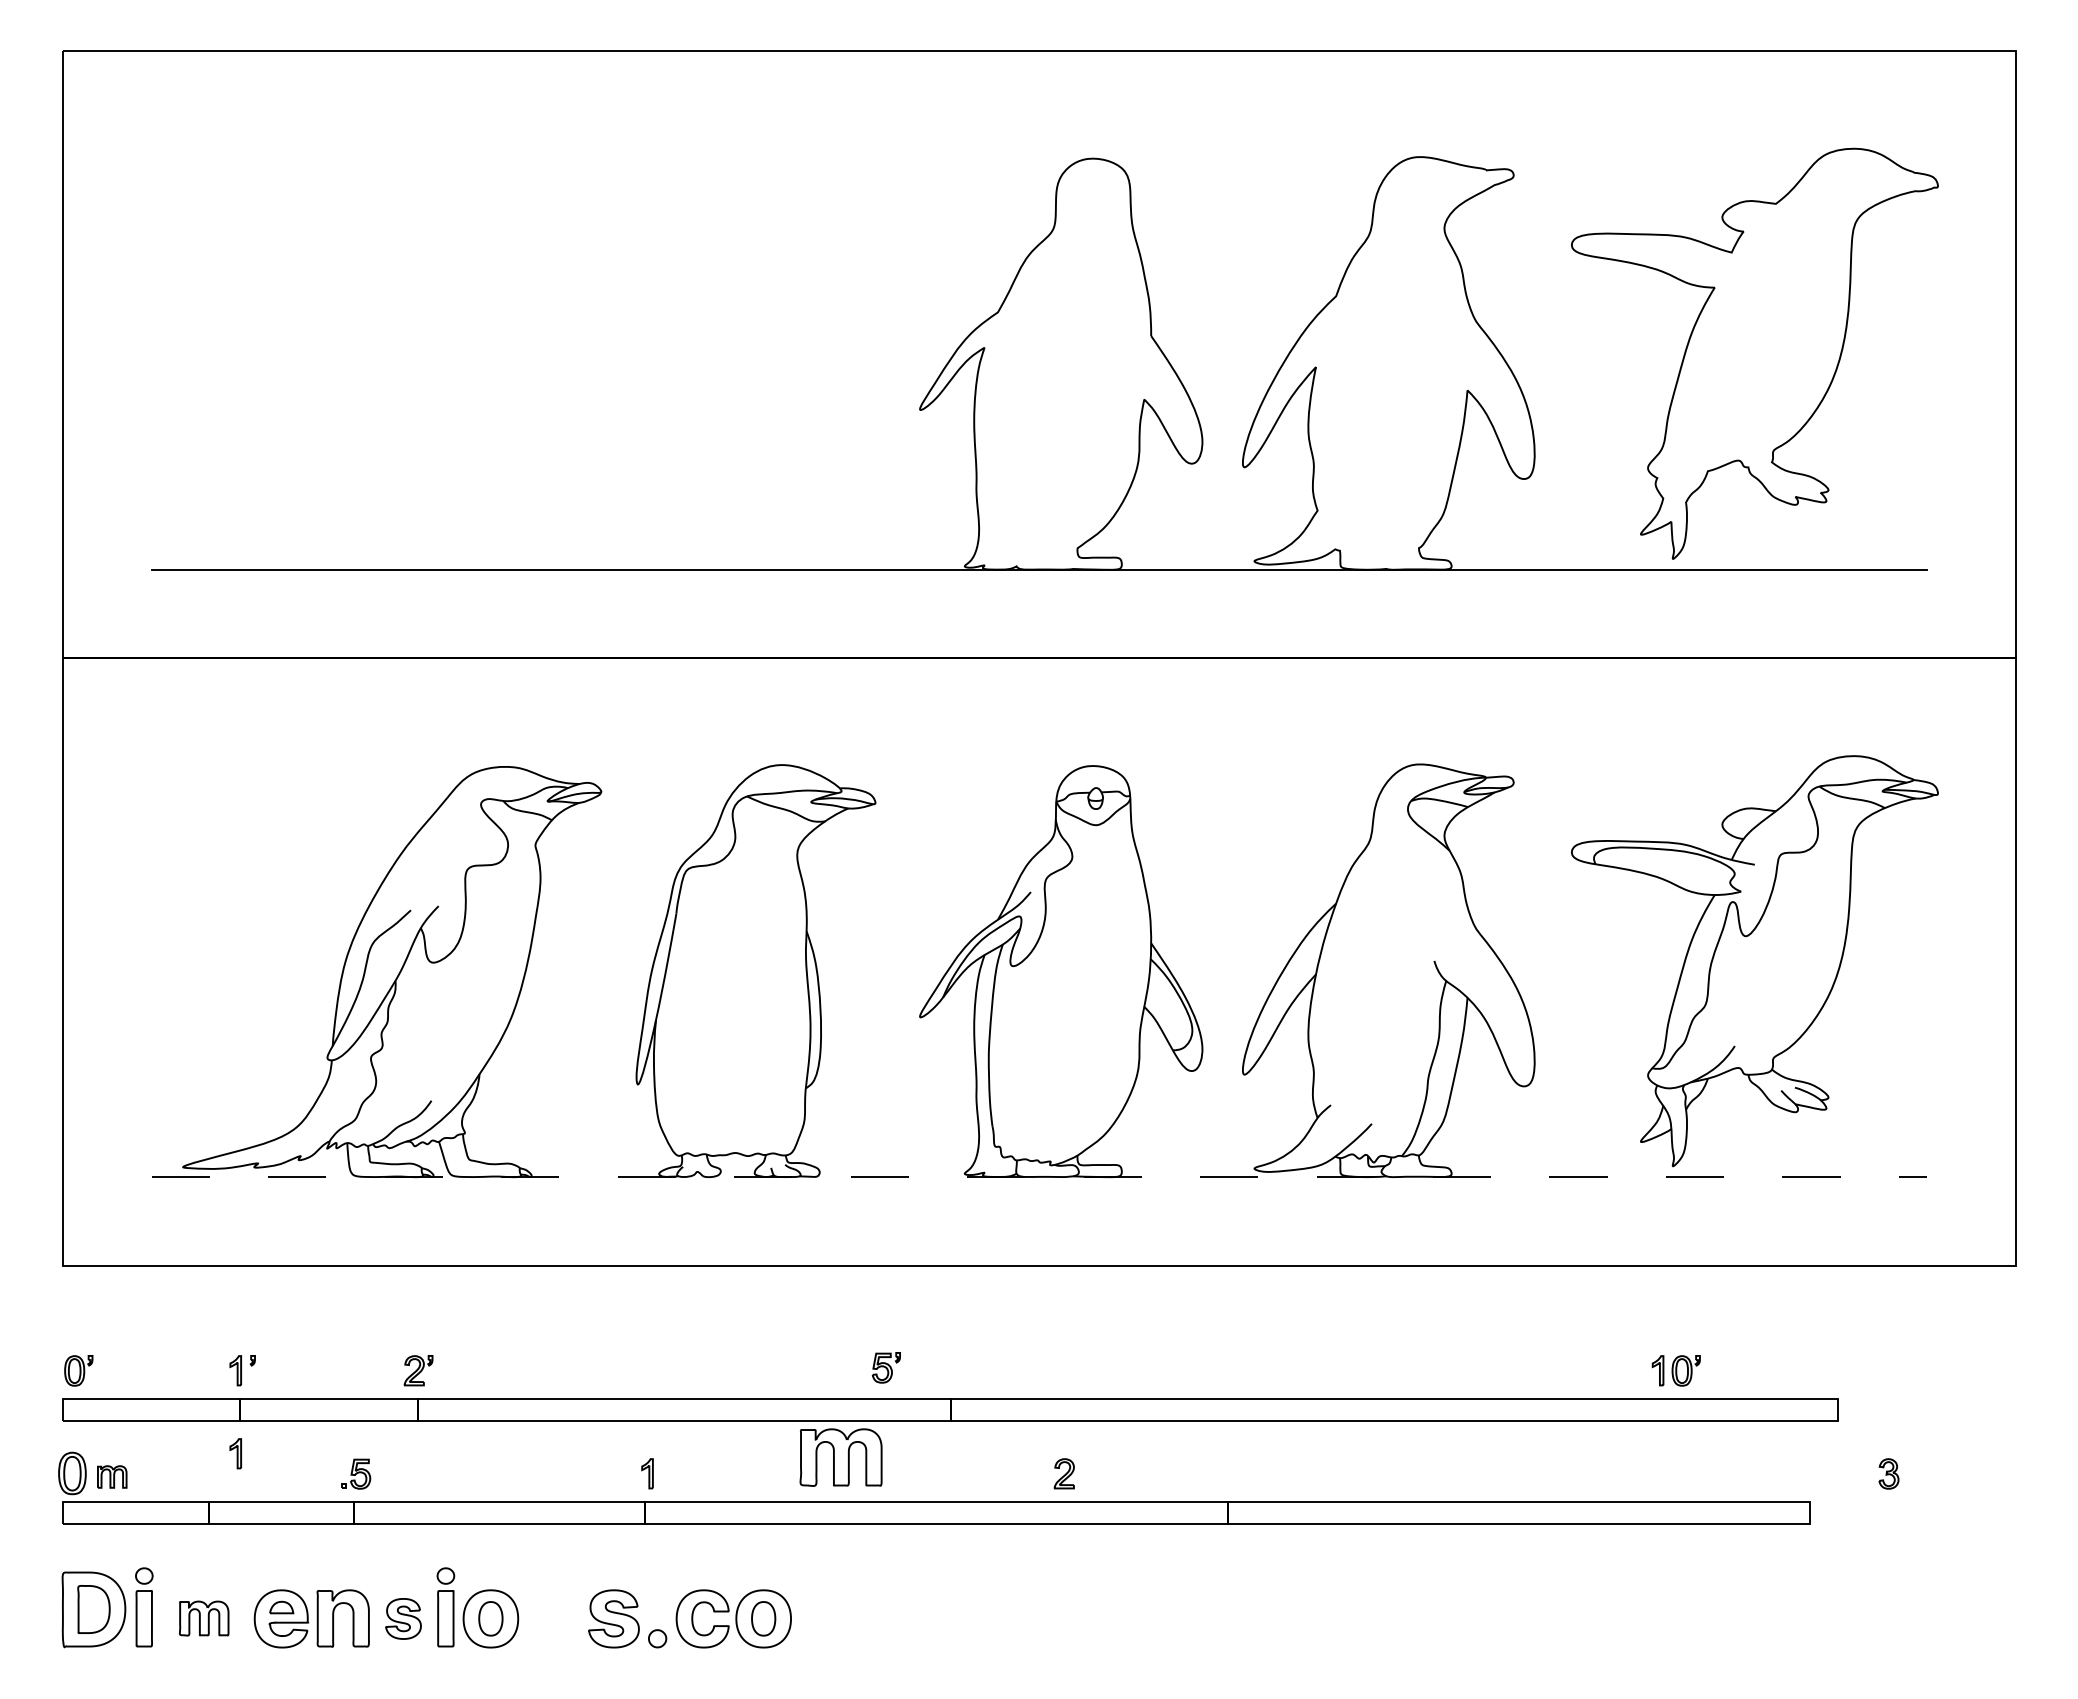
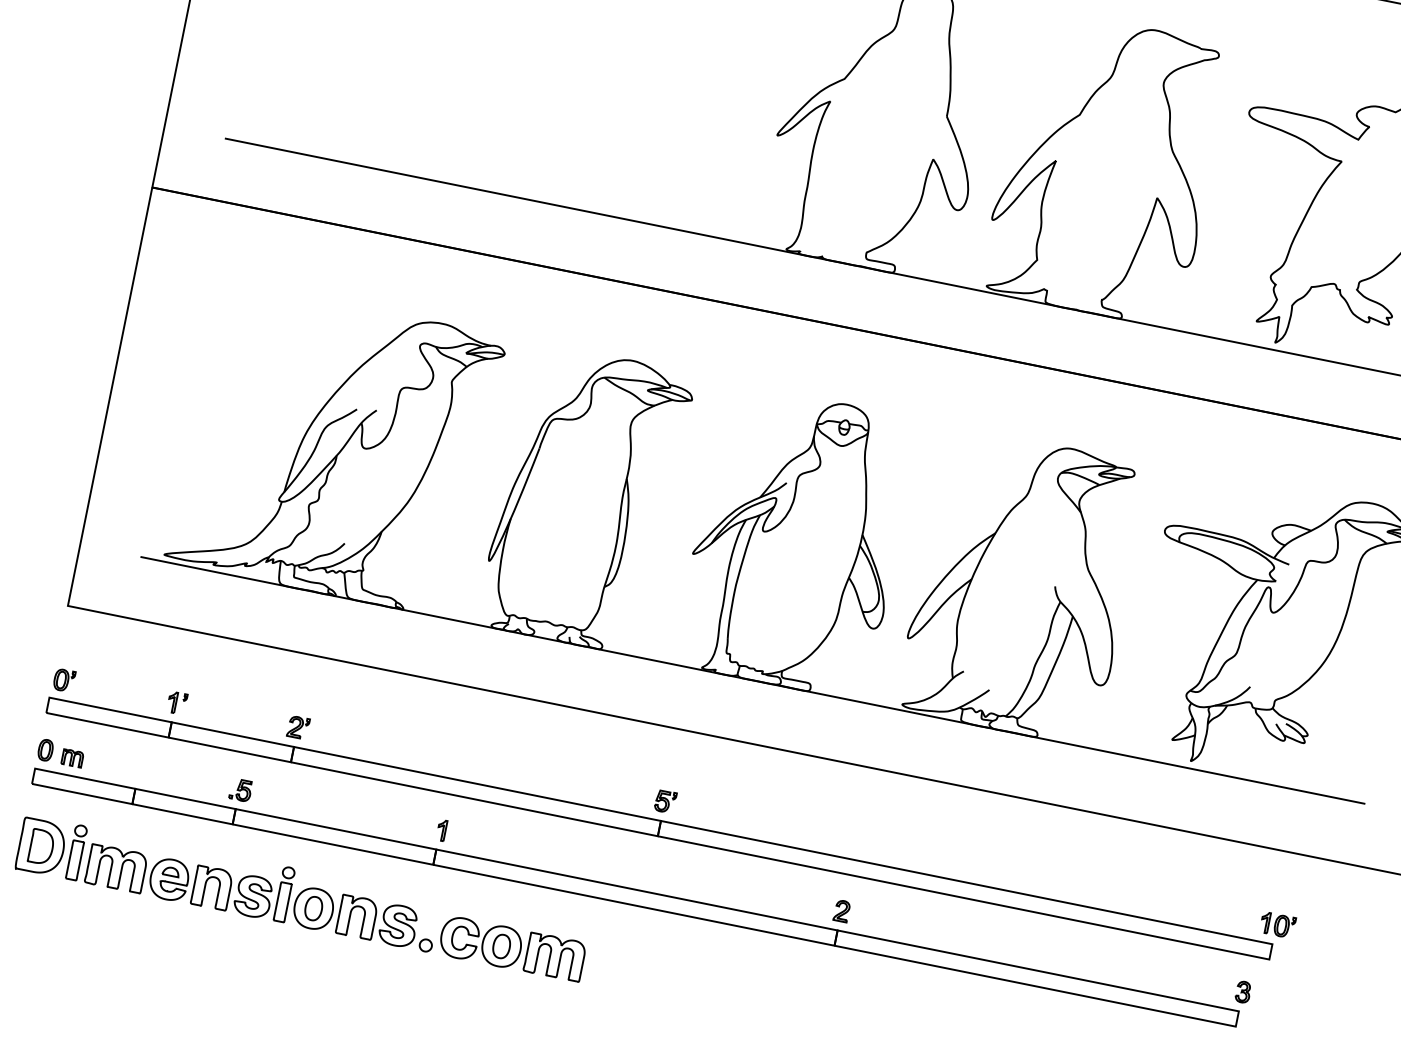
line: (1039, 1177) -> (753, 680), dashed -> solid
part: (885, 1367) -> (664, 801), moved
part: (1675, 1370) -> (1277, 924), moved
part: (235, 1453) -> (160, 759), removed
part: (840, 1457) -> (554, 956), moved
part: (72, 1472) -> (45, 749), size x0.71
part: (1063, 1473) -> (841, 910), moved
part: (1888, 1473) -> (1243, 991), moved
part: (203, 1618) -> (115, 868), size x1.67
part: (403, 1618) -> (253, 896), size x1.43
part: (544, 1618) -> (350, 915), added

